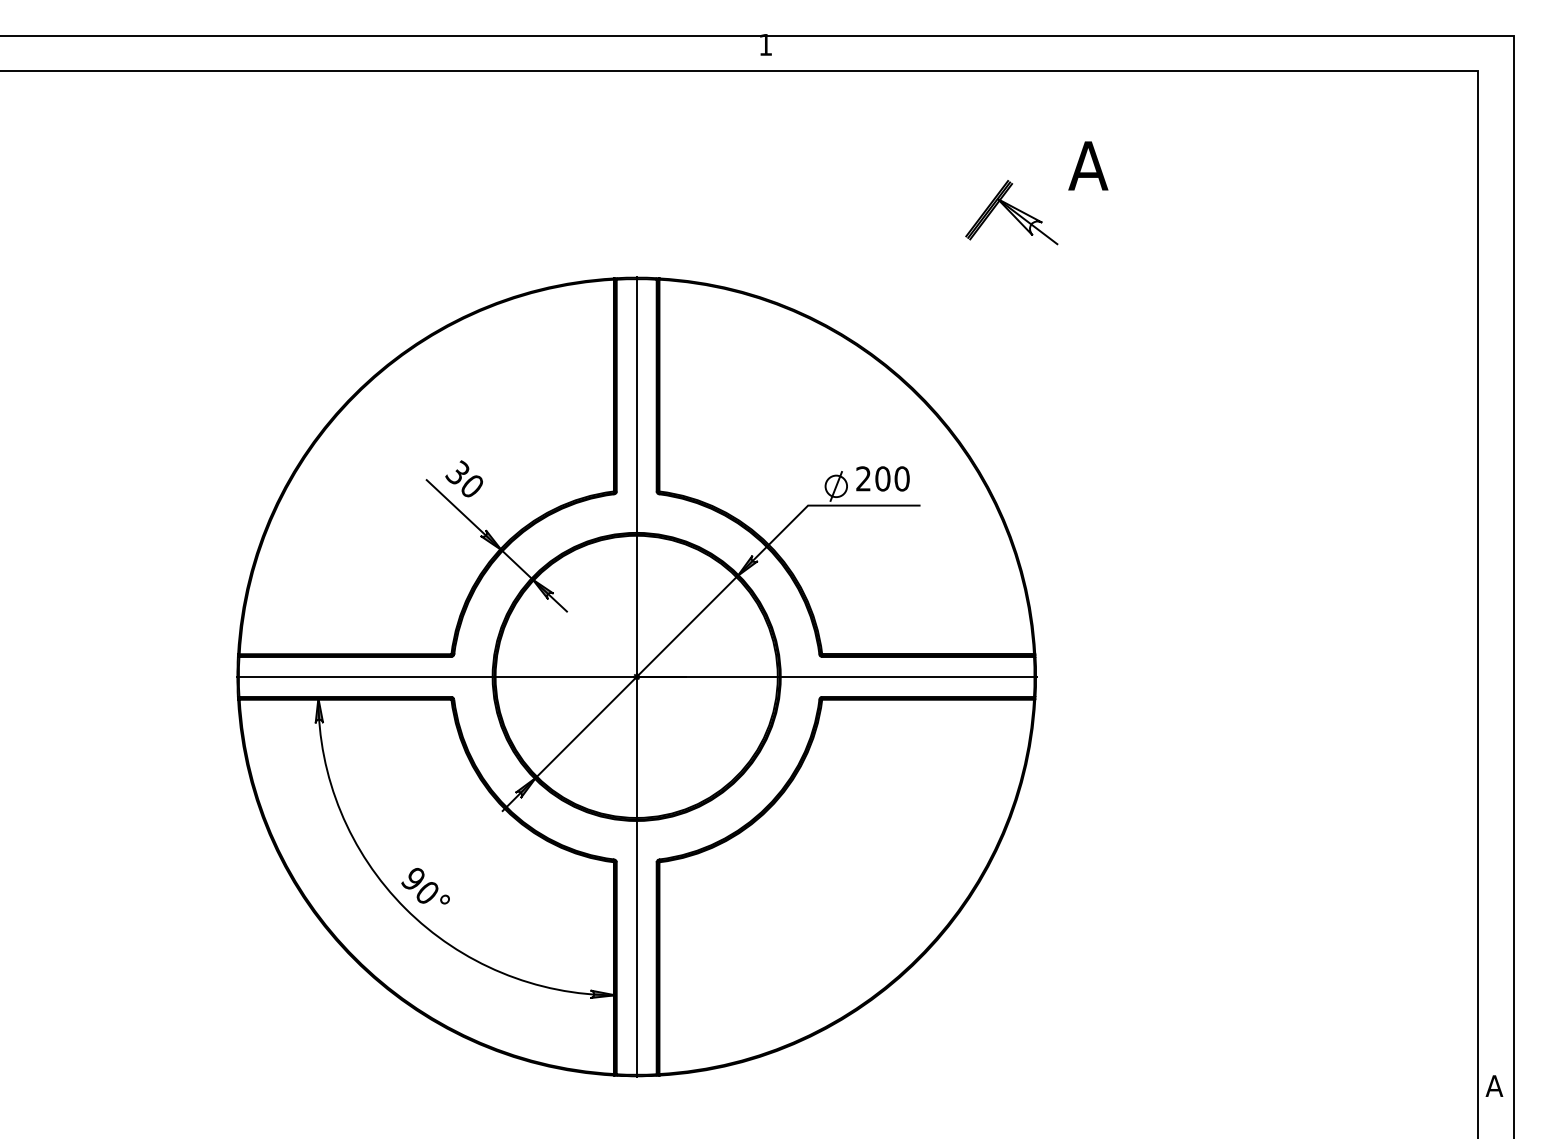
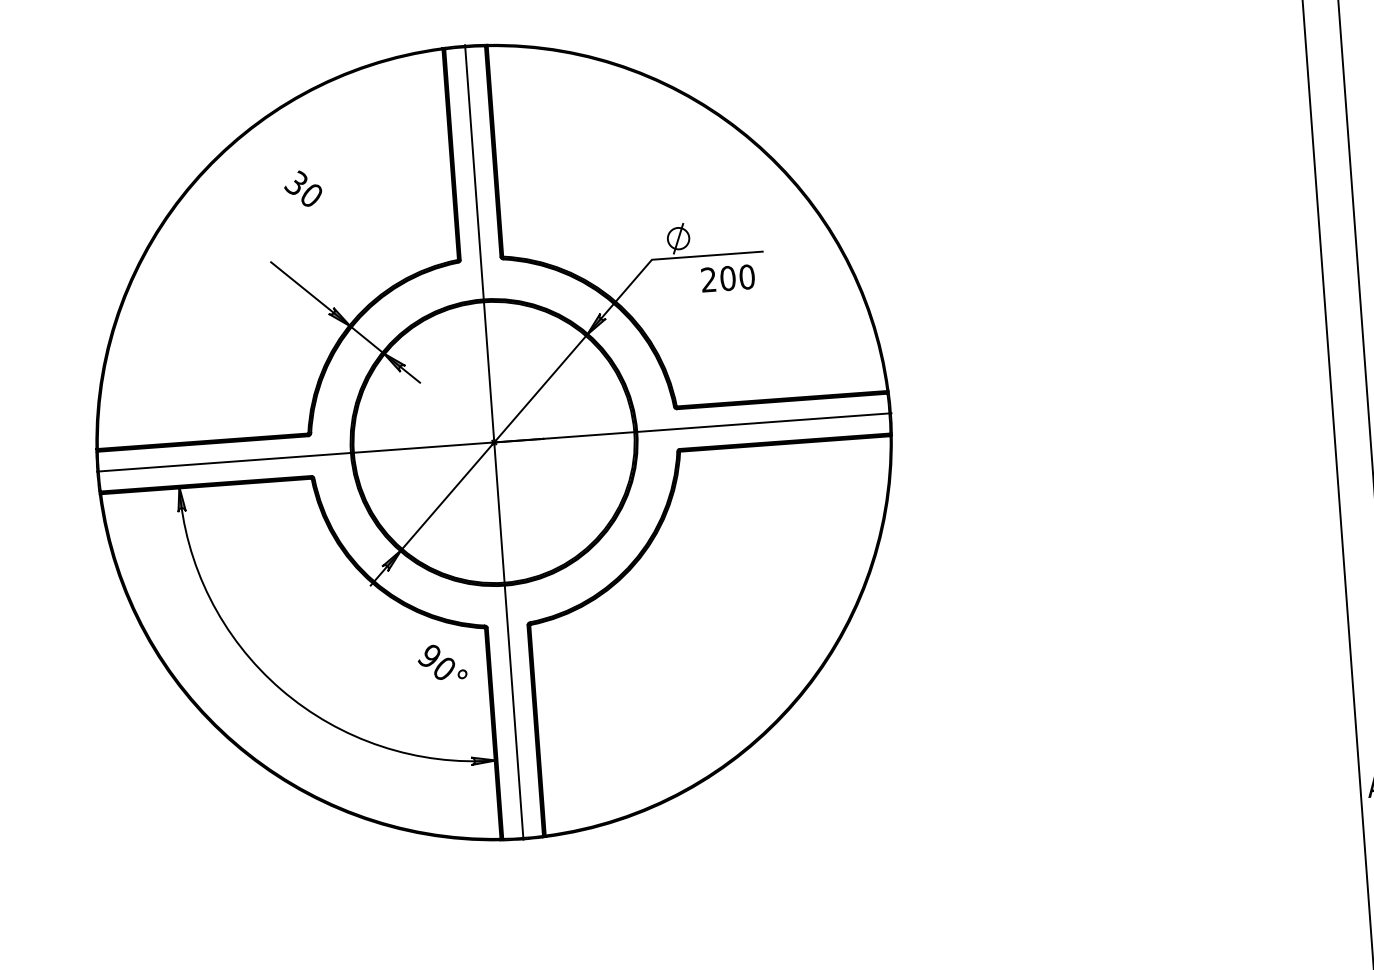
text: (463, 478) -> (302, 188), moved
text: (882, 478) -> (727, 278), moved
text: (425, 886) -> (442, 662), moved

